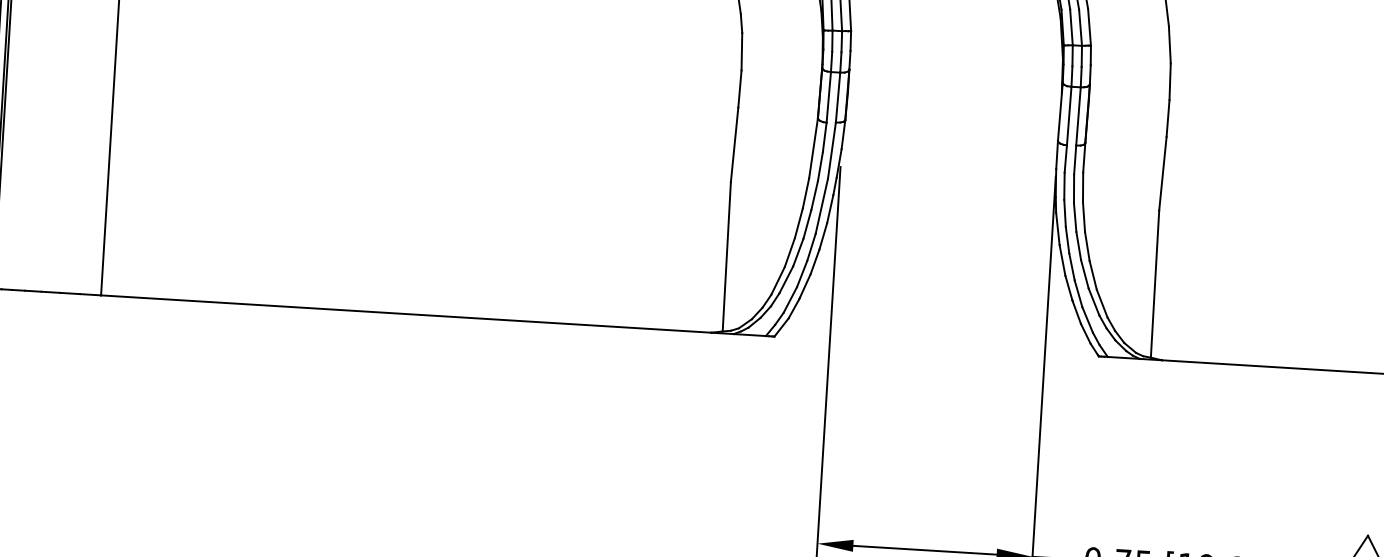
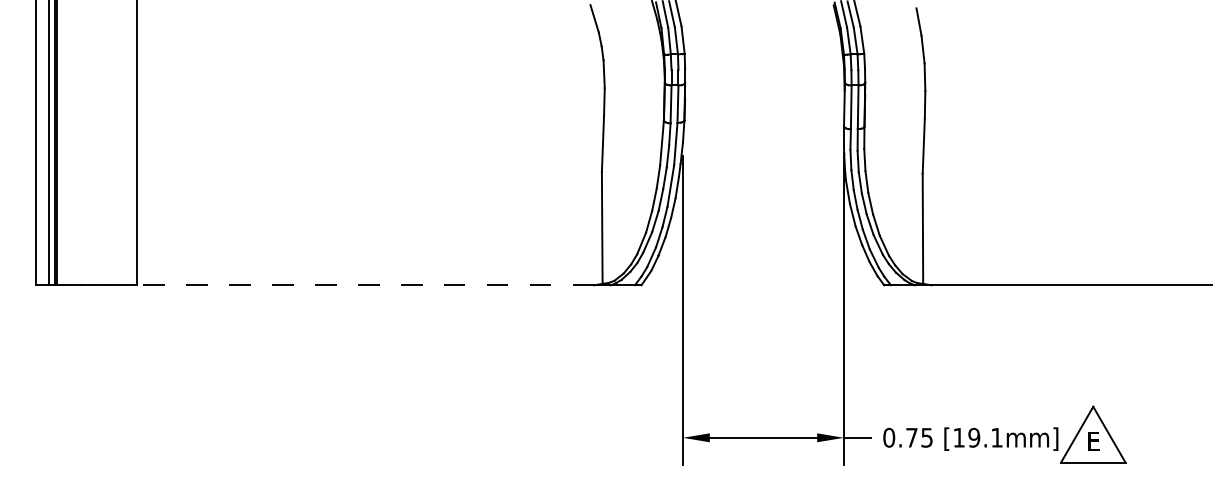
line: (405, 314) -> (365, 285), solid -> dashed

